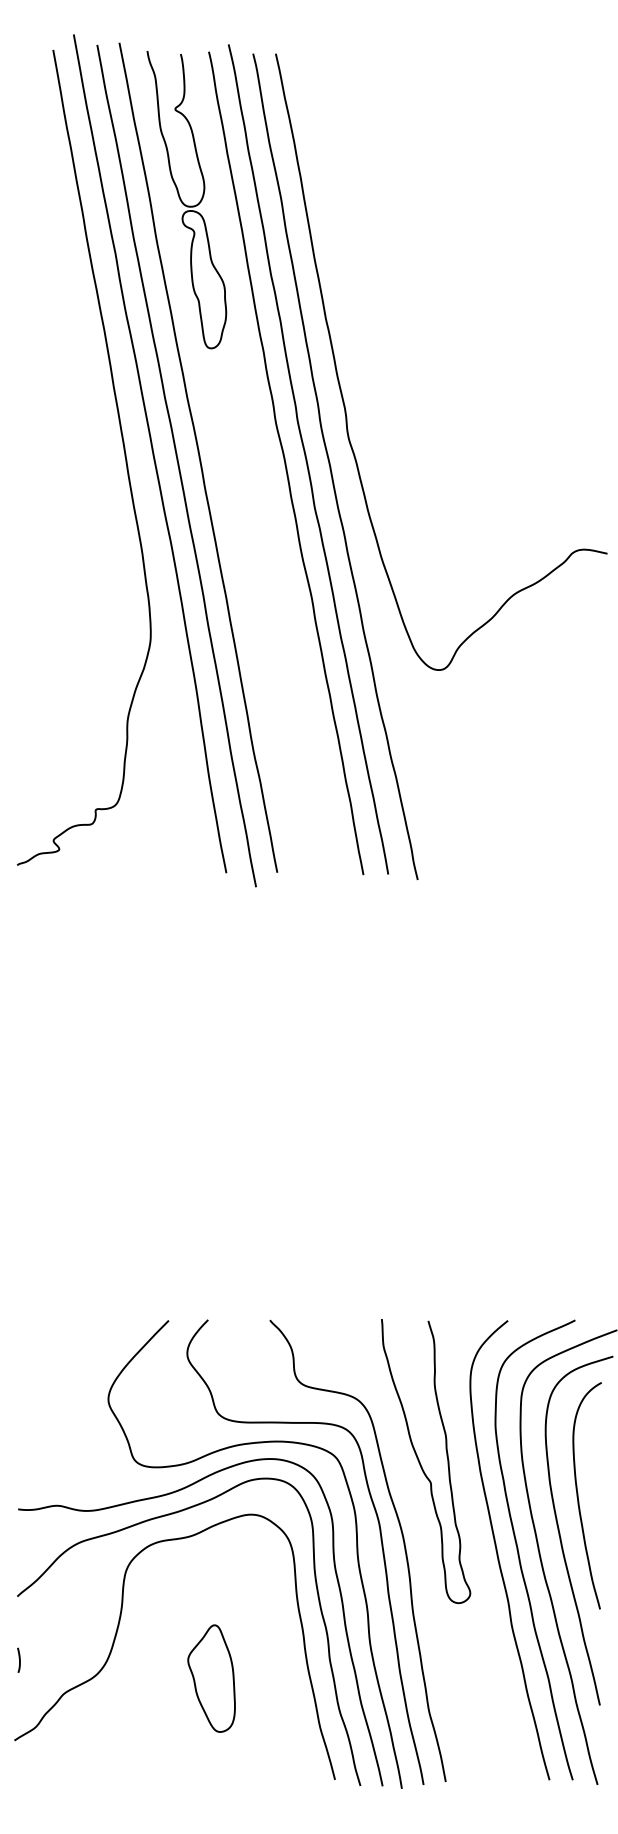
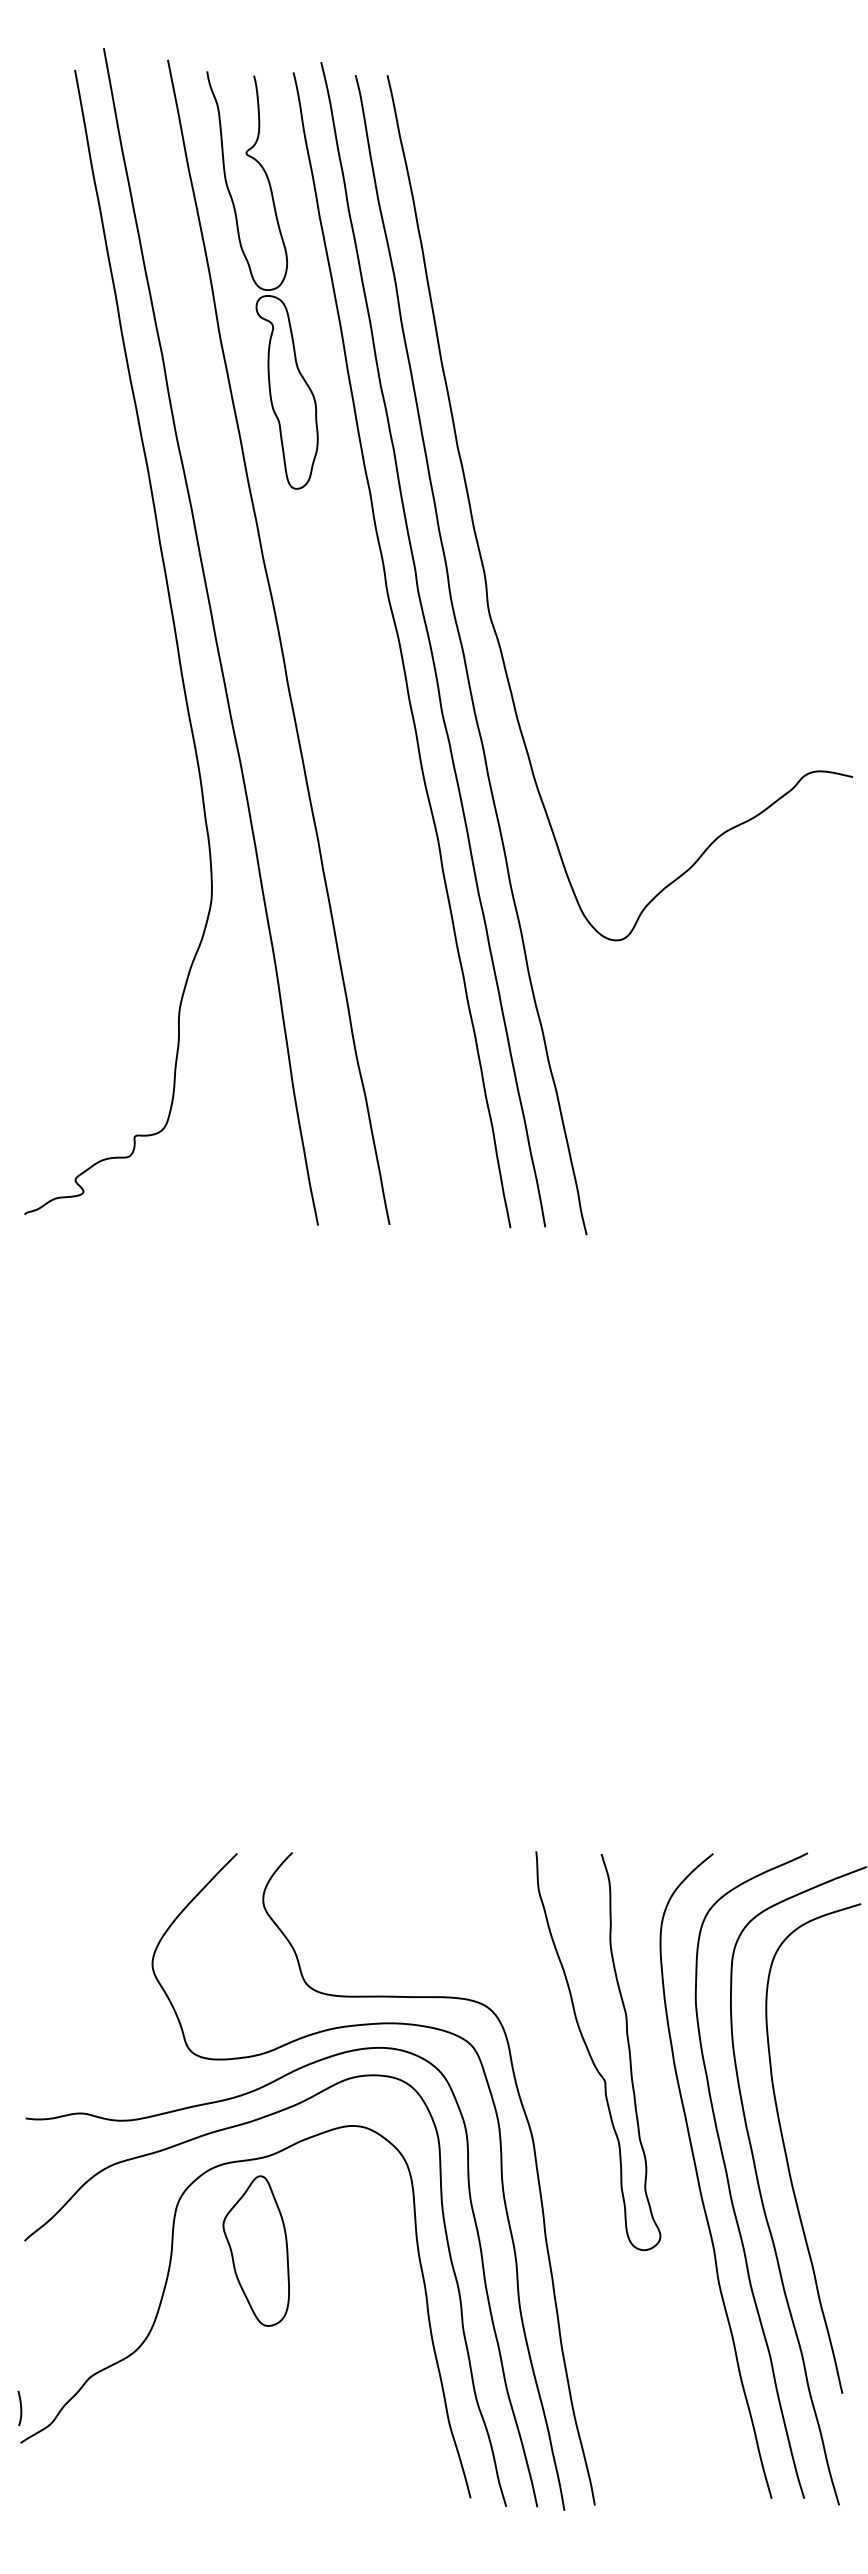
curve: (177, 464) -> (249, 652), removed
curve: (578, 1497) -> (812, 2101), removed
curve: (403, 1542) -> (566, 2165), removed
curve: (19, 1660) -> (20, 2408), moved
part: (211, 1678) -> (255, 2250), moved

